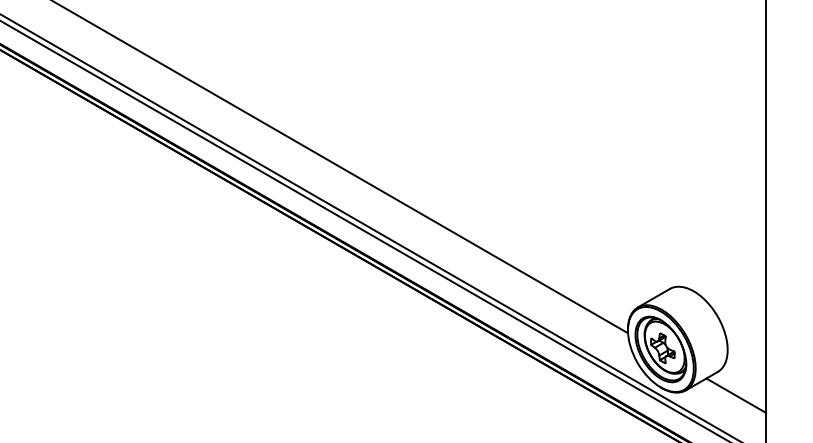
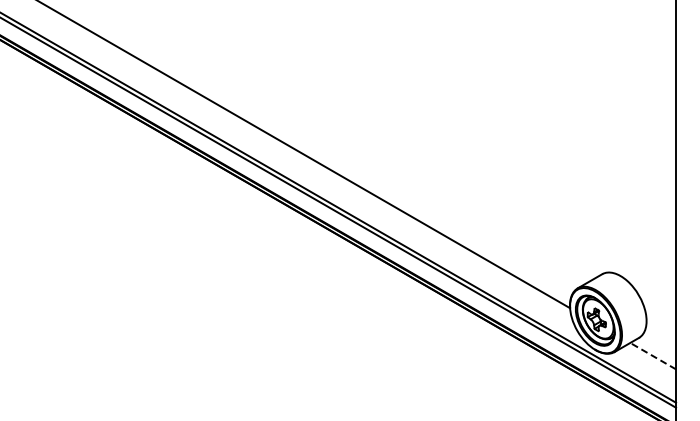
line: (735, 394) -> (652, 355), solid -> dashed

